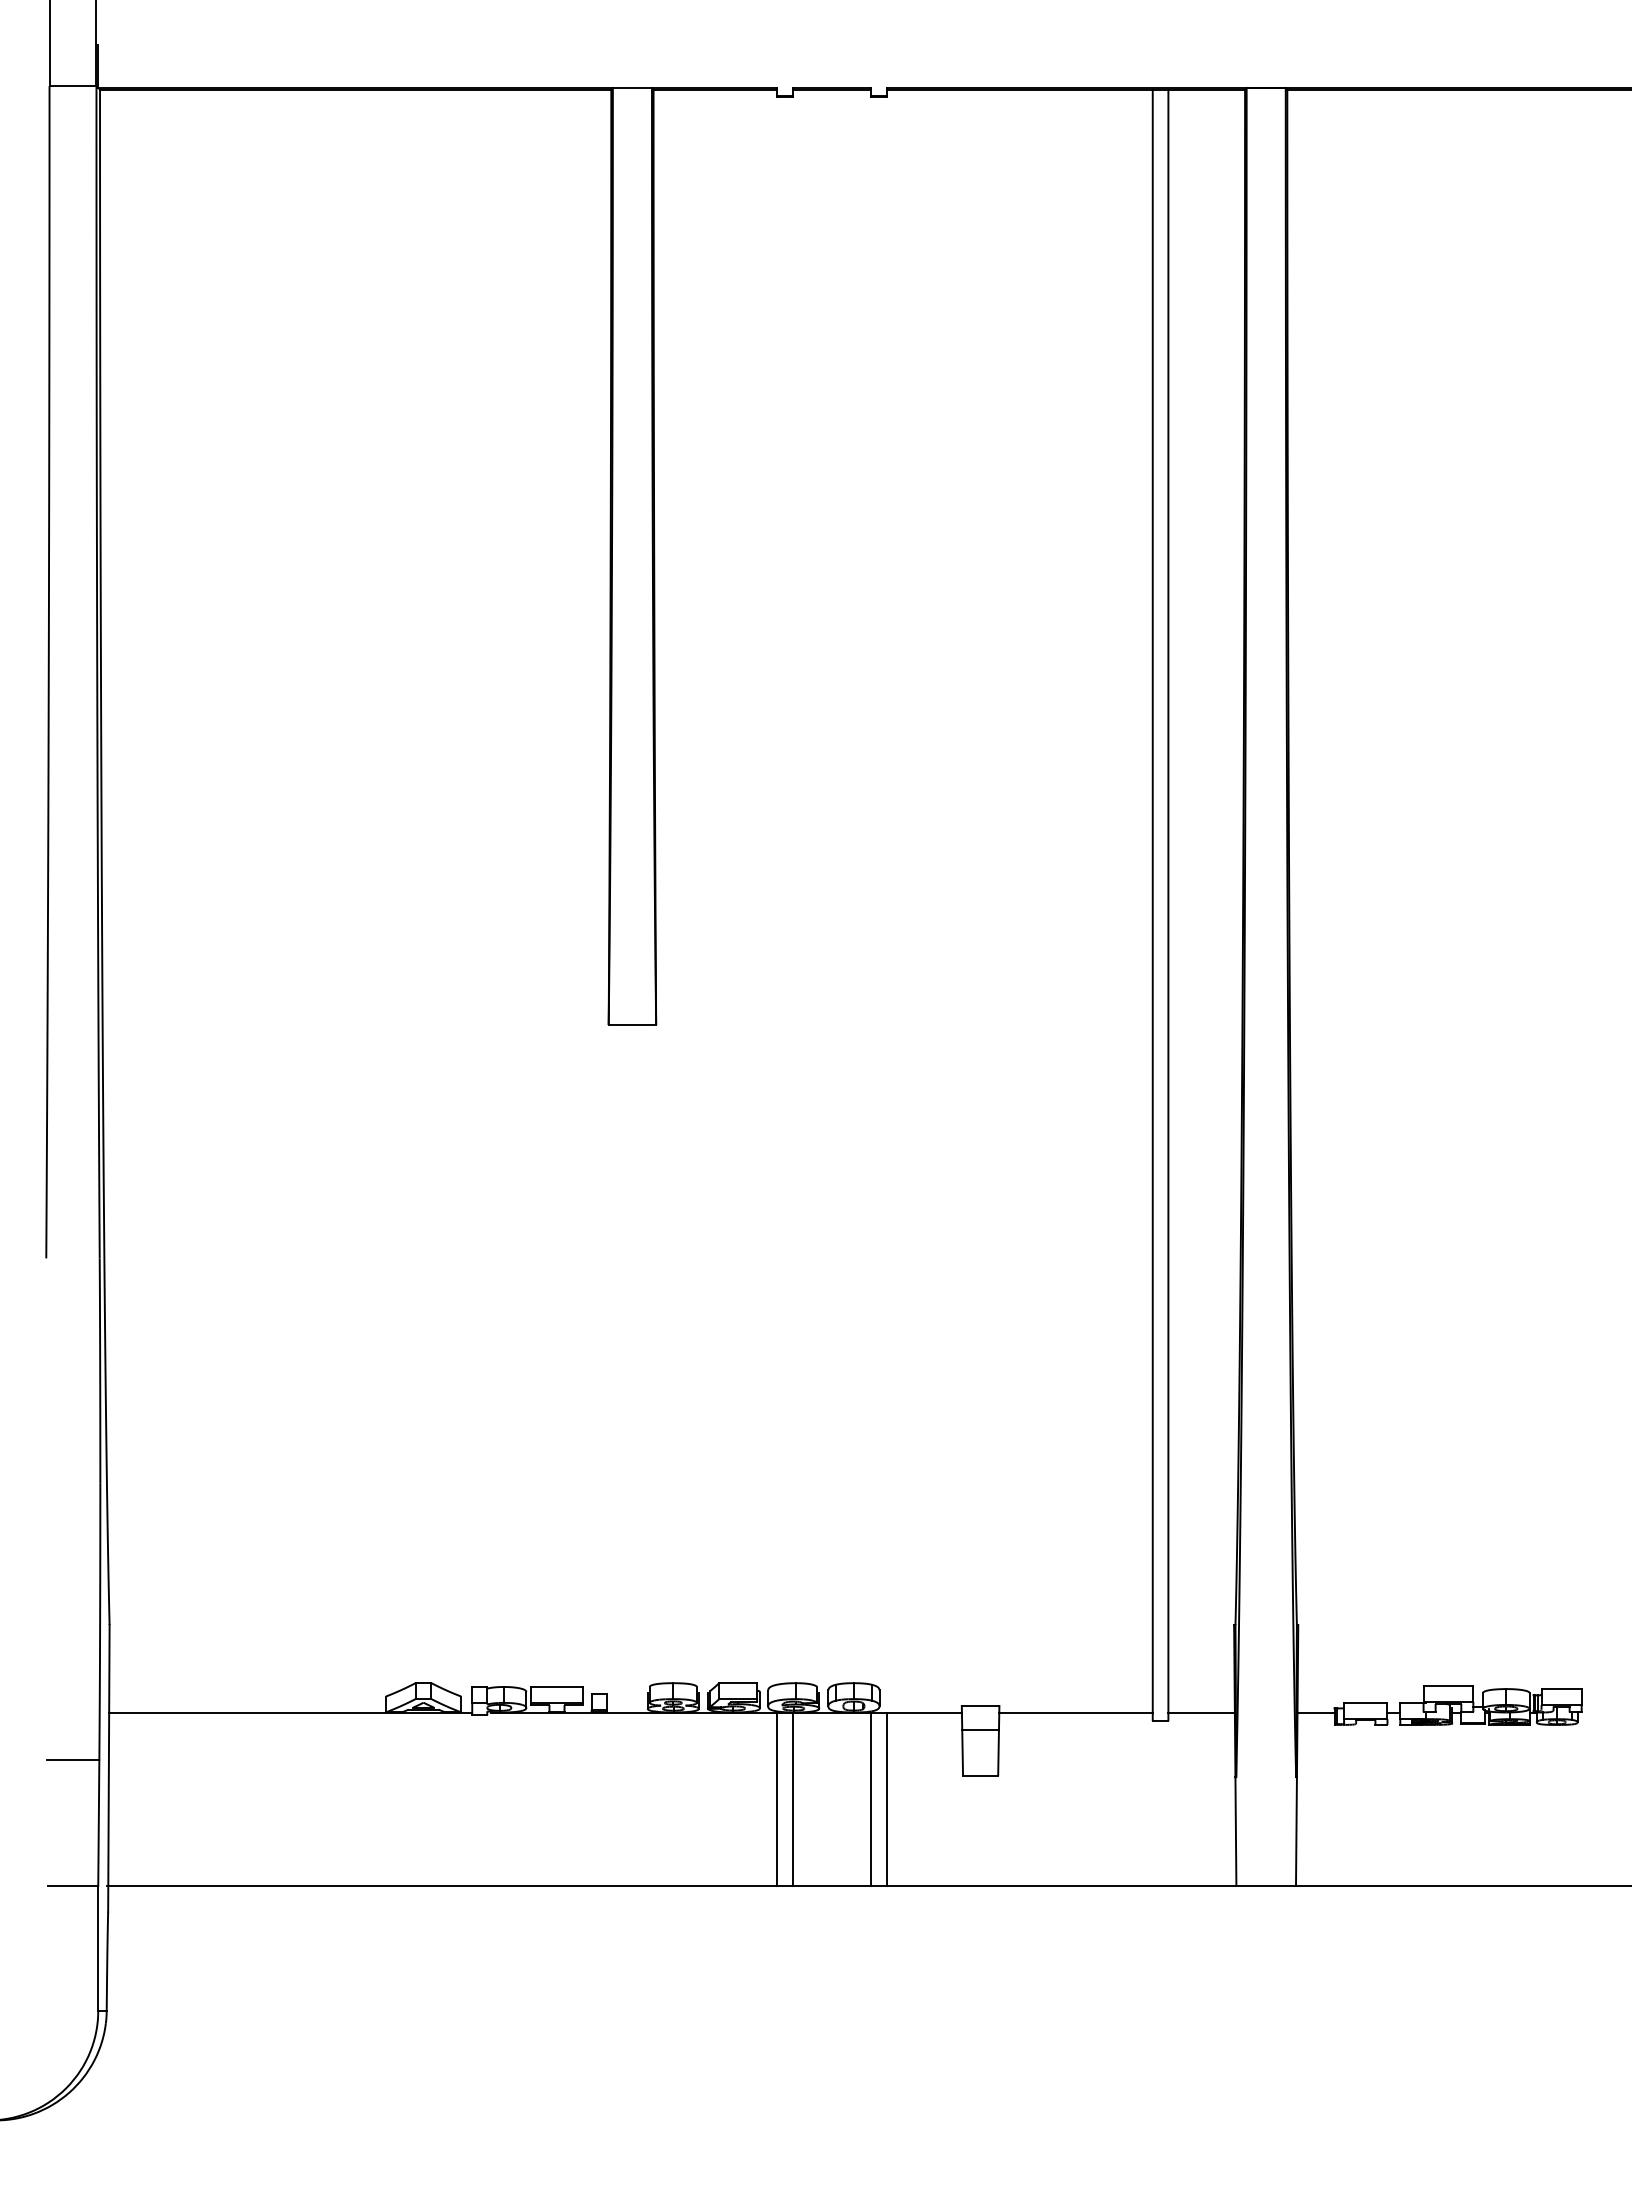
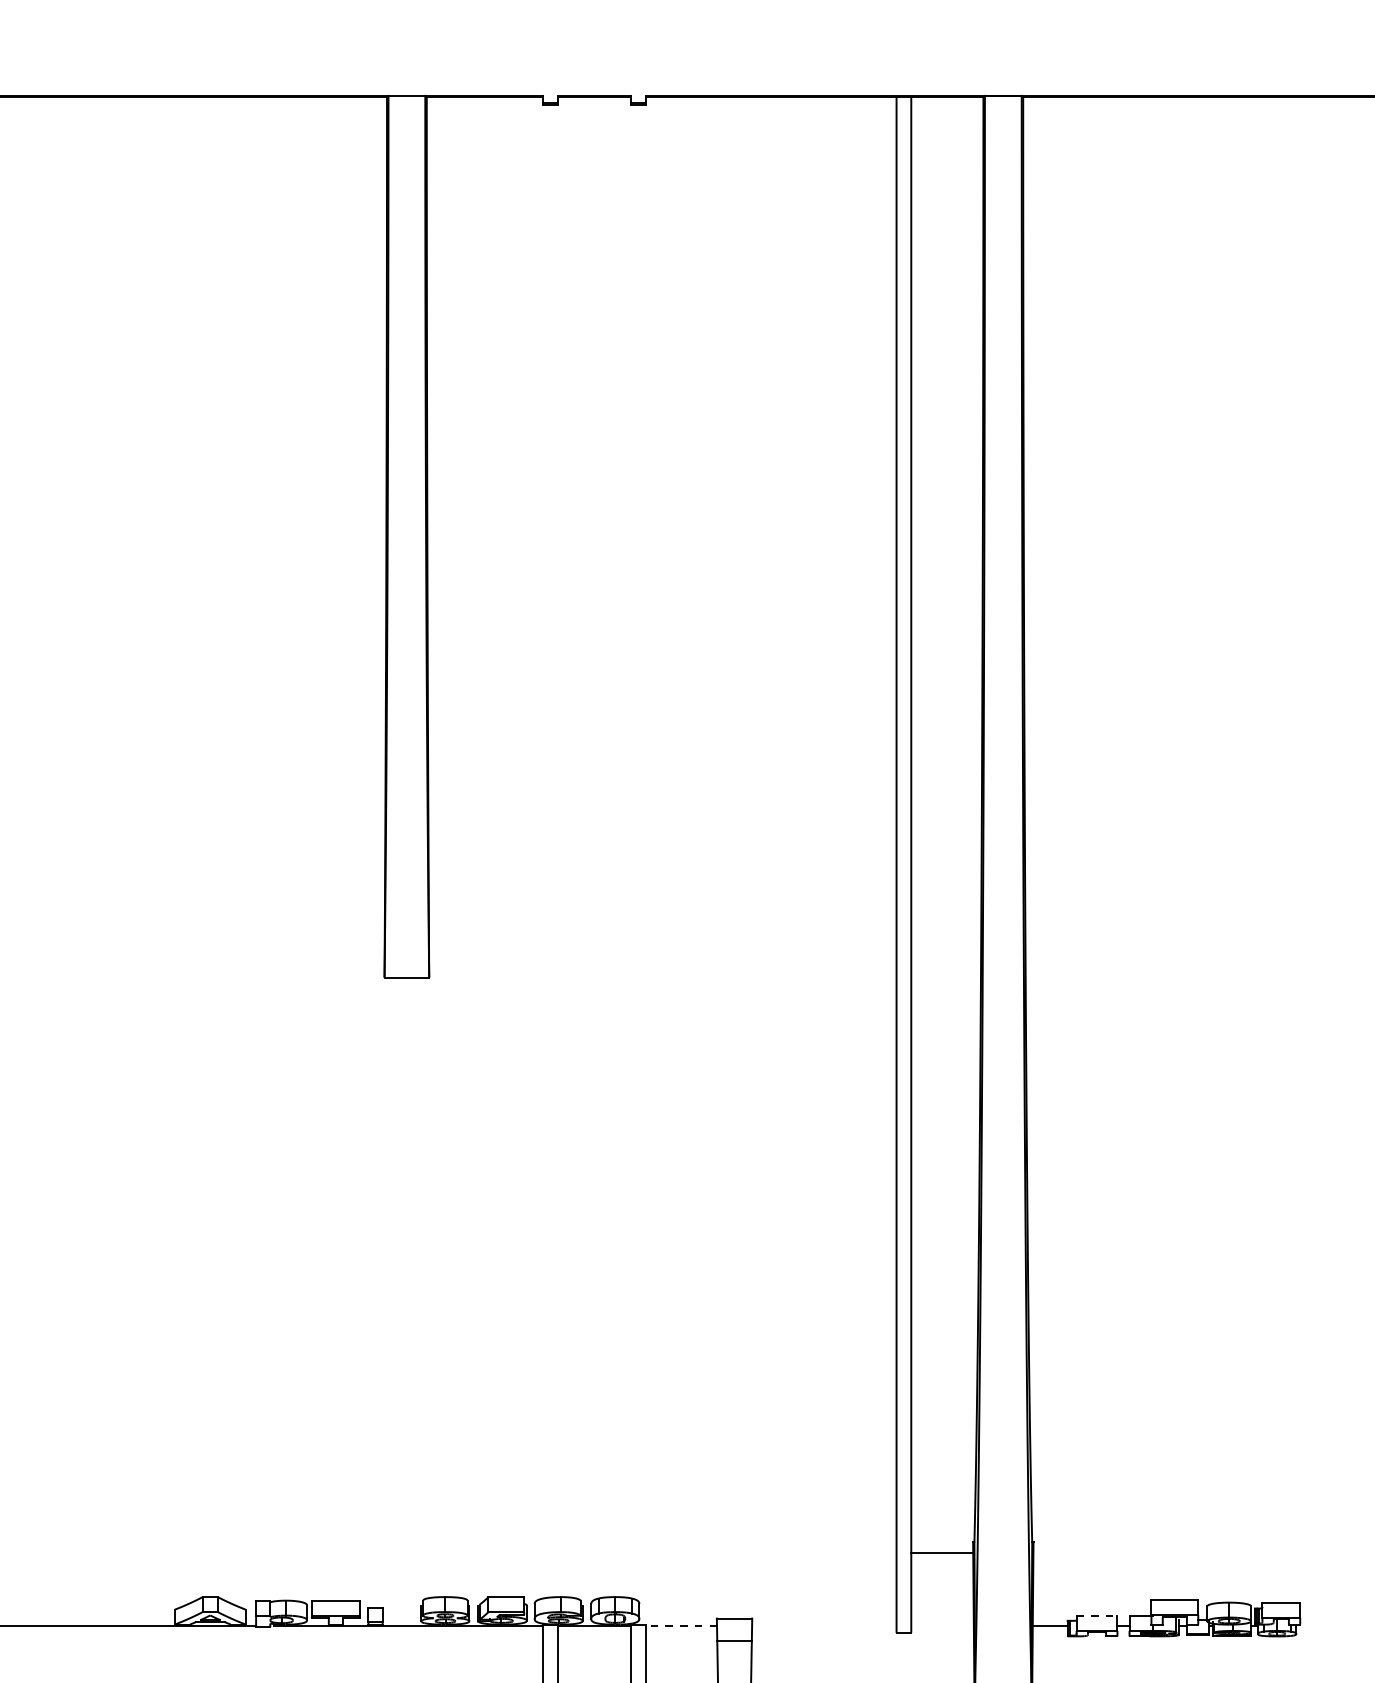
line: (1365, 1703) -> (1096, 1616), solid -> dashed
line: (924, 1713) -> (681, 1625), solid -> dashed
line: (1075, 1713) -> (823, 1625), removed
line: (1201, 1713) -> (942, 1553), moved

